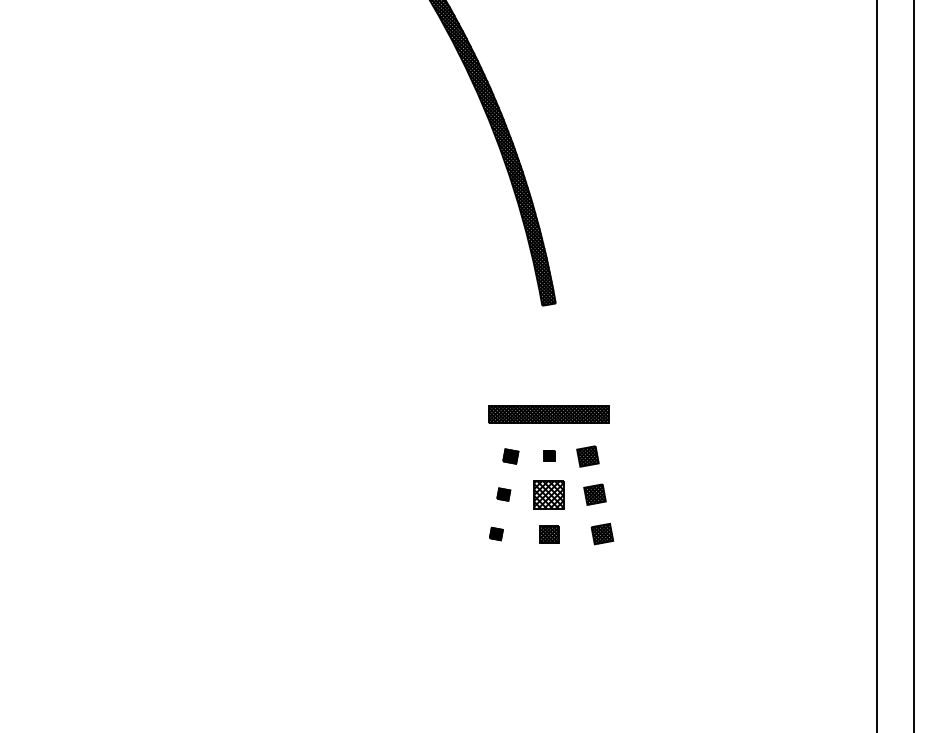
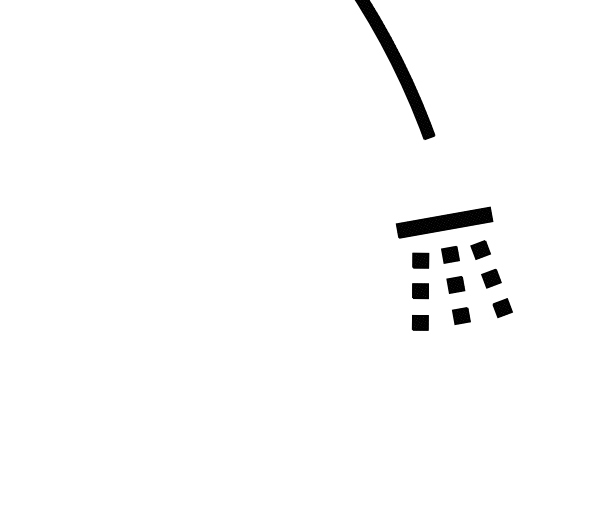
part: (549, 455) -> (450, 254), size x1.67
part: (510, 456) -> (420, 260), size x1.43
part: (503, 494) -> (420, 291), size x1.67
part: (549, 494) -> (456, 284), size x0.62
part: (496, 533) -> (420, 322), size x1.67

